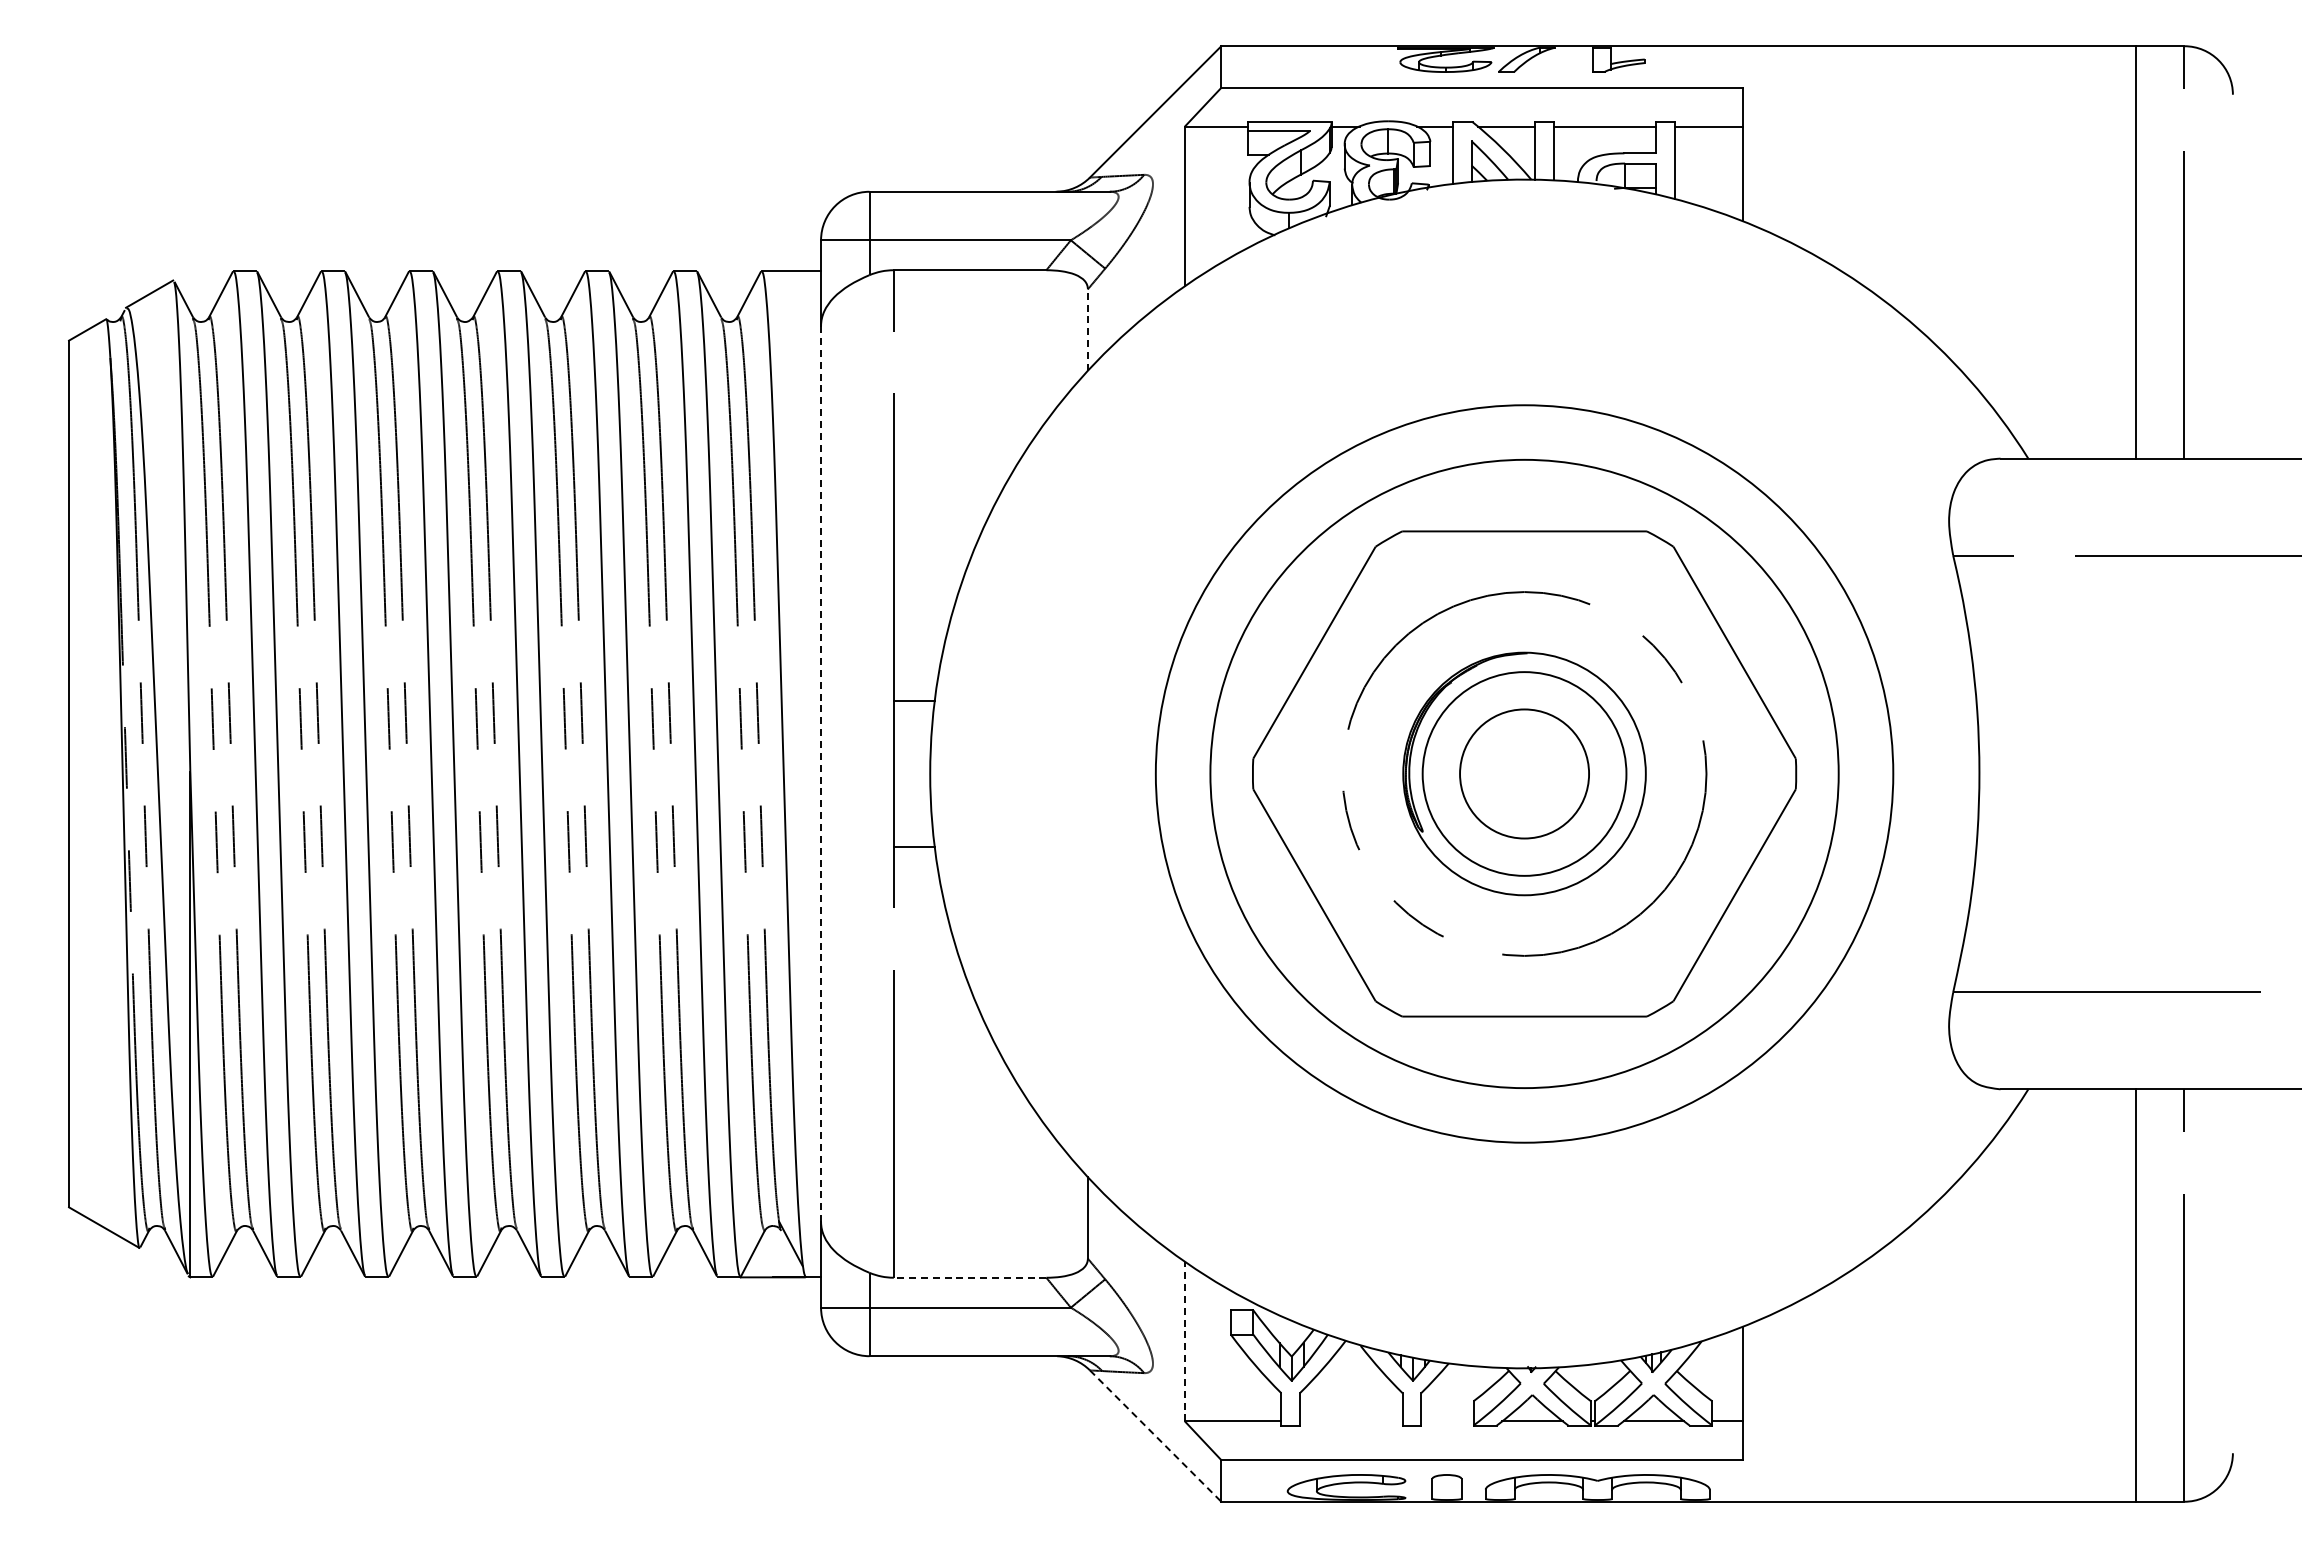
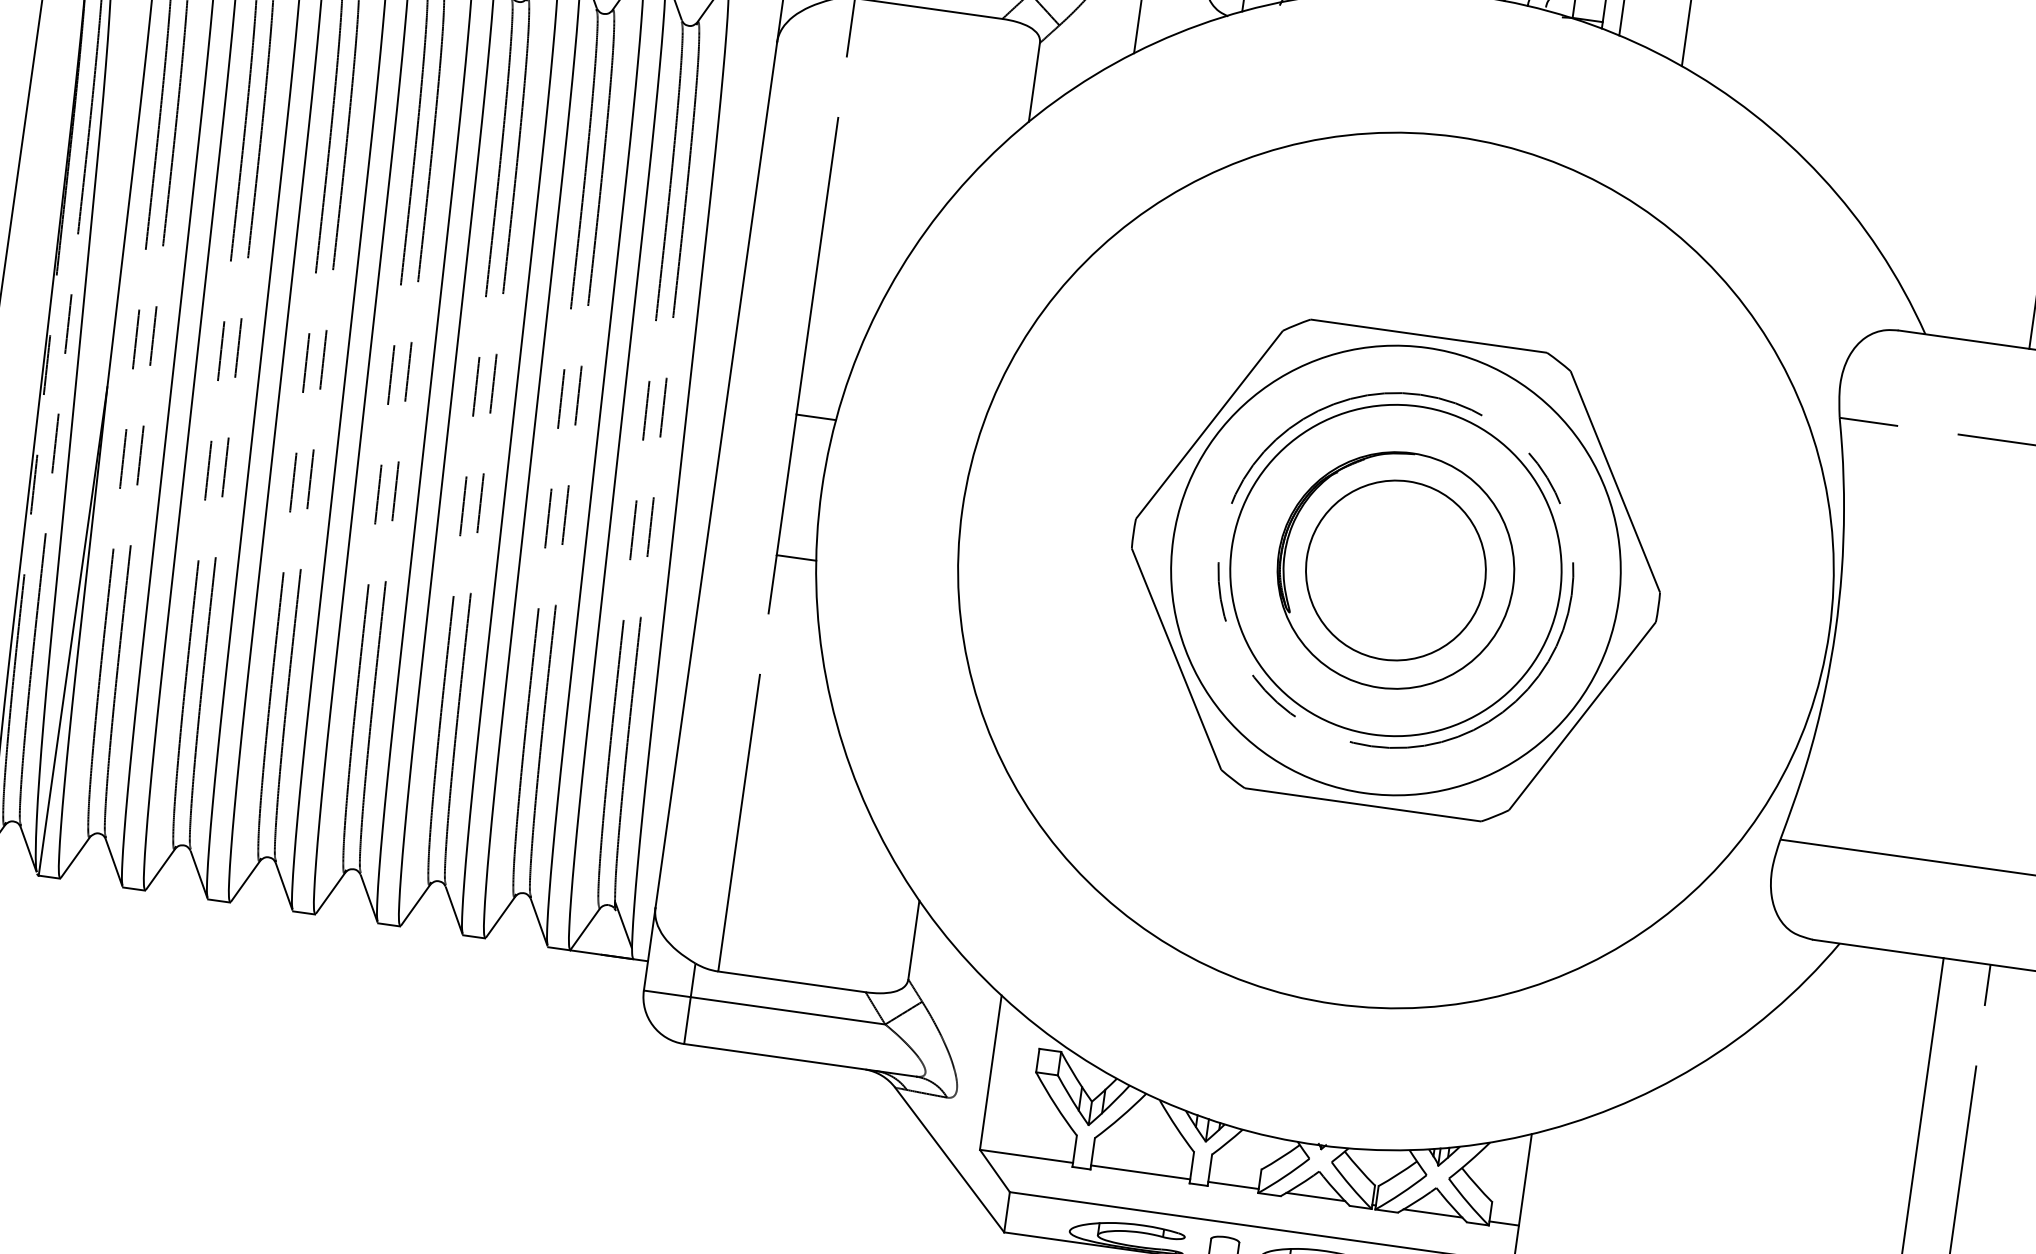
line: (1087, 330) -> (1033, 82), dashed -> solid
line: (821, 773) -> (716, 474), dashed -> solid
circle: (1524, 773) -> (1395, 570), size x0.62
circle: (1524, 773) -> (1395, 570), size x1.43
circle: (1524, 773) -> (1395, 570), size x1.43
circle: (1524, 773) -> (1395, 570), size x1.67
line: (969, 1277) -> (791, 981), dashed -> solid
line: (1184, 1341) -> (990, 1072), dashed -> solid
line: (1350, 1421) -> (1139, 1172), added
line: (1447, 1421) -> (1233, 1185), added
line: (1155, 1436) -> (949, 1160), dashed -> solid

